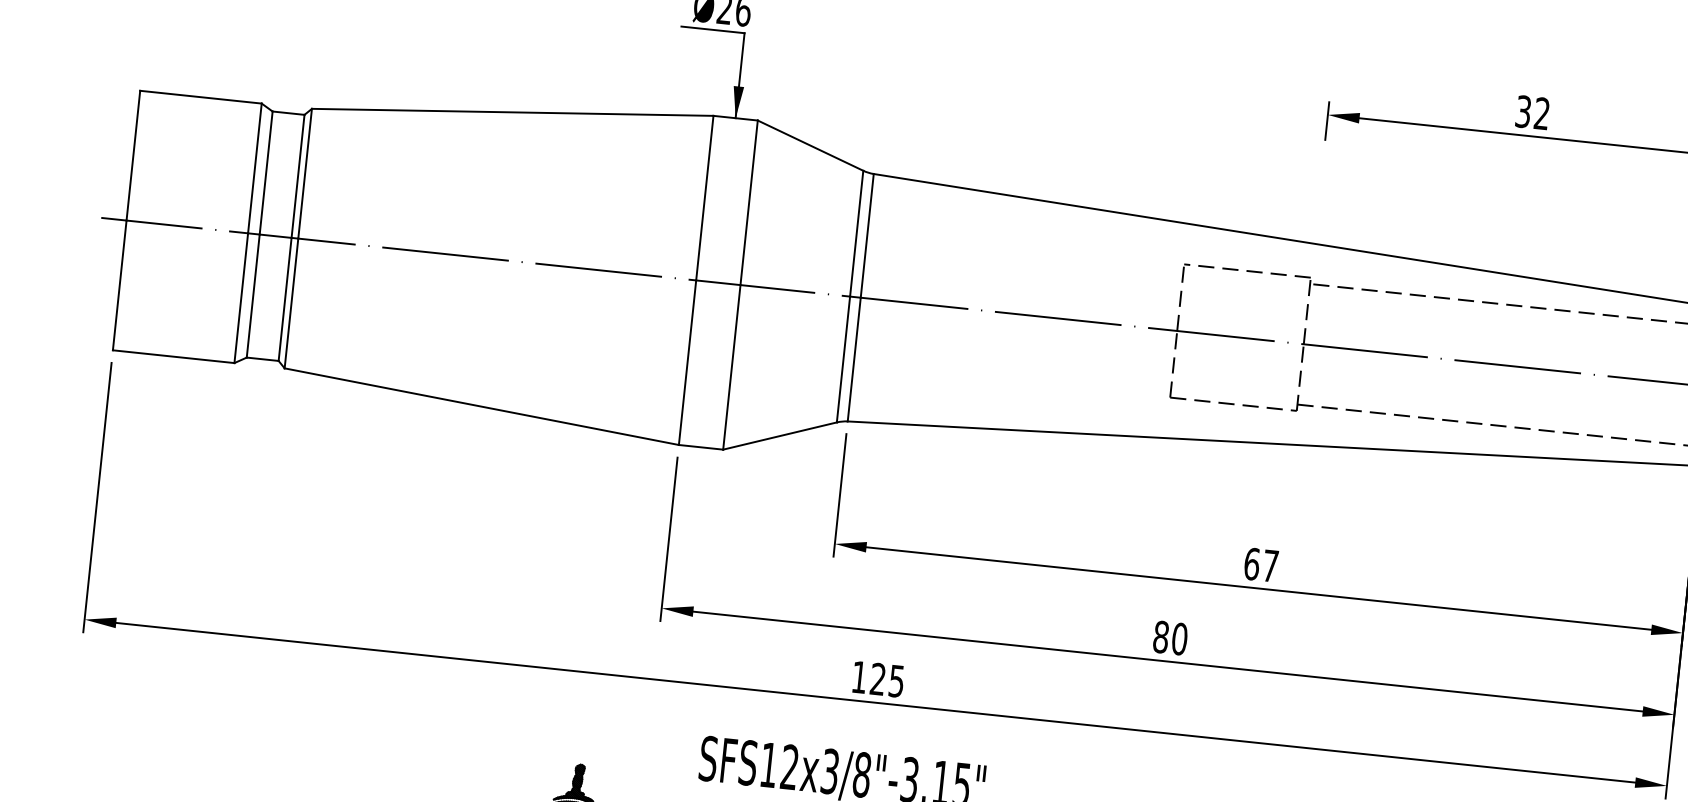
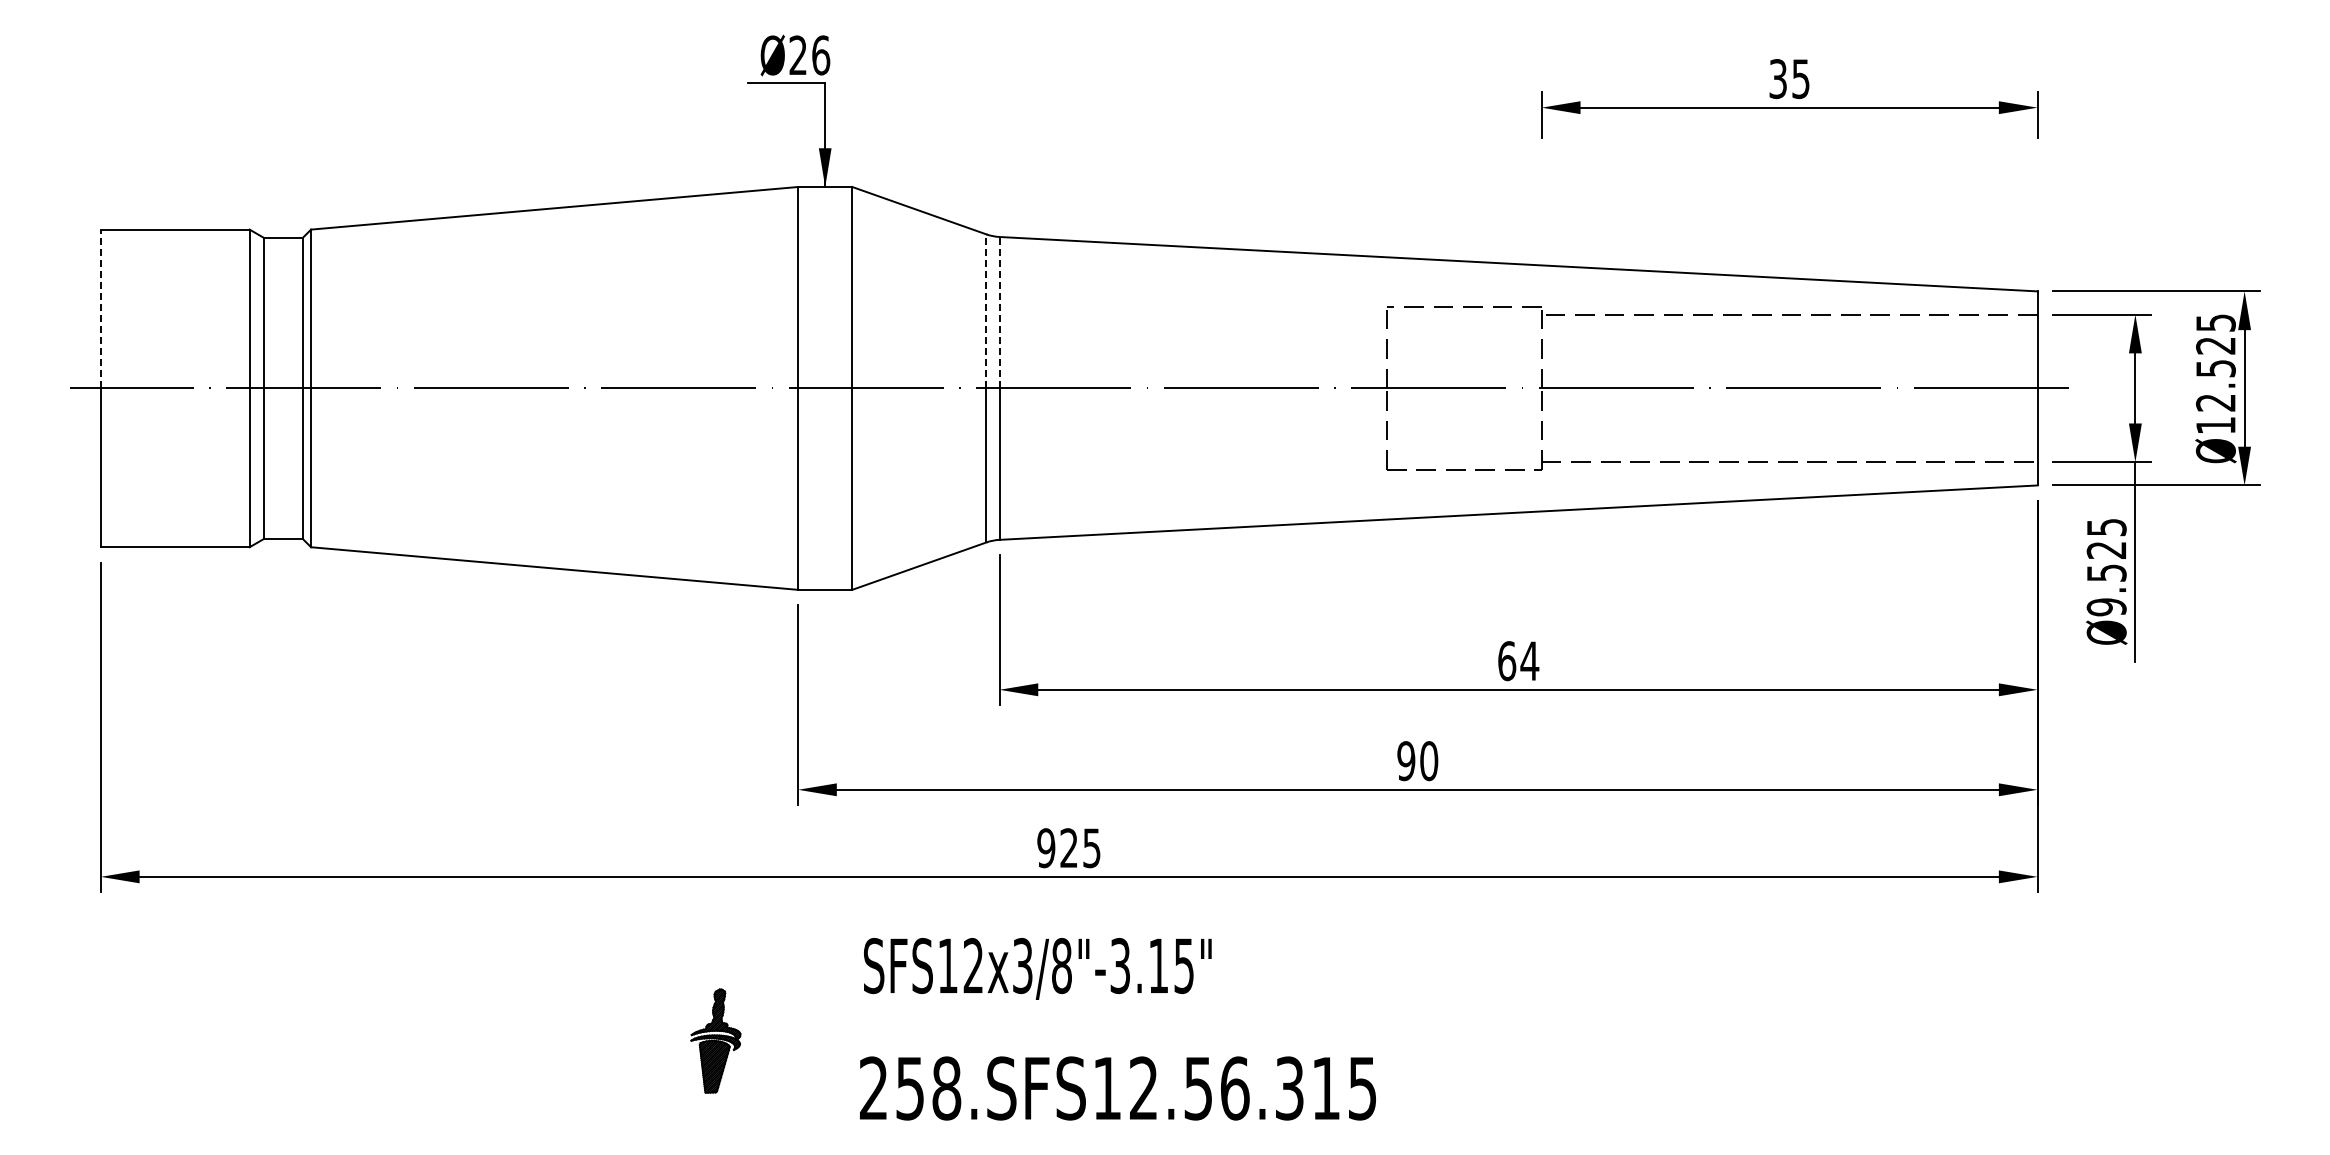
text: (1541, 114) -> (1800, 79), 32 -> 35
line: (133, 155) -> (100, 308), solid -> dashed
line: (856, 232) -> (986, 310), solid -> dashed
line: (867, 235) -> (999, 312), solid -> dashed
text: (1270, 565) -> (1529, 660), 67 -> 64
text: (1161, 637) -> (1406, 761), 80 -> 90
text: (859, 677) -> (1046, 848), 125 -> 925

